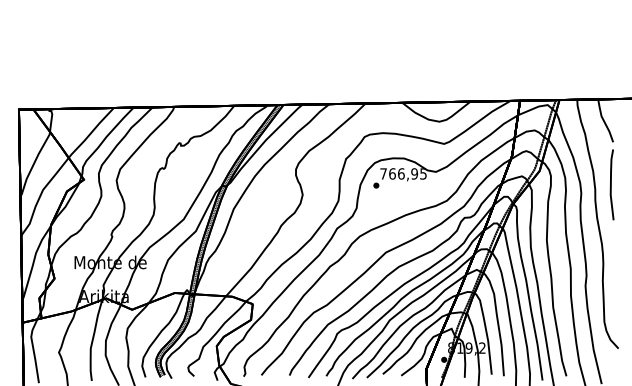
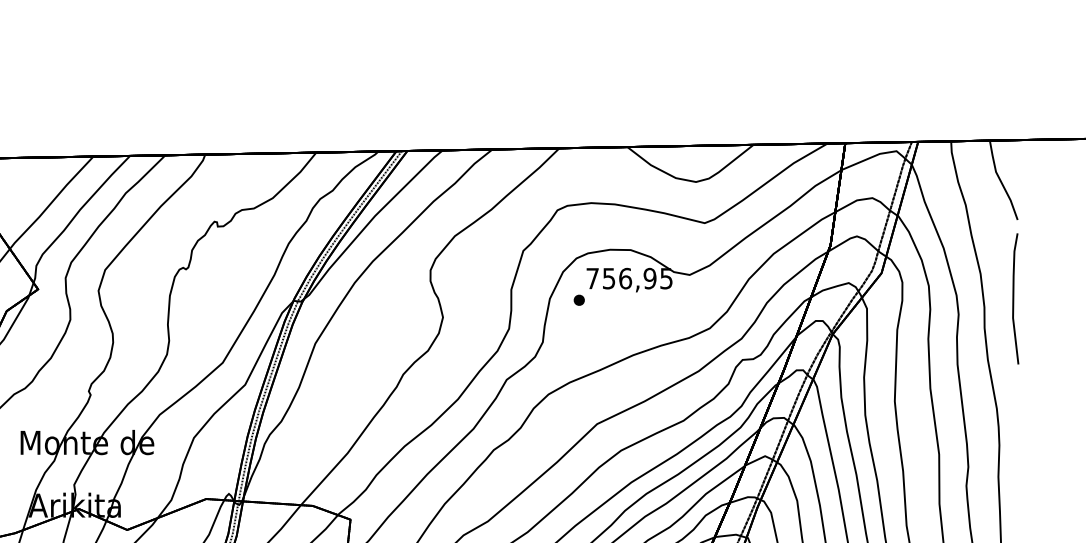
text: (392, 173) -> (609, 277), 766,95 -> 756,95

